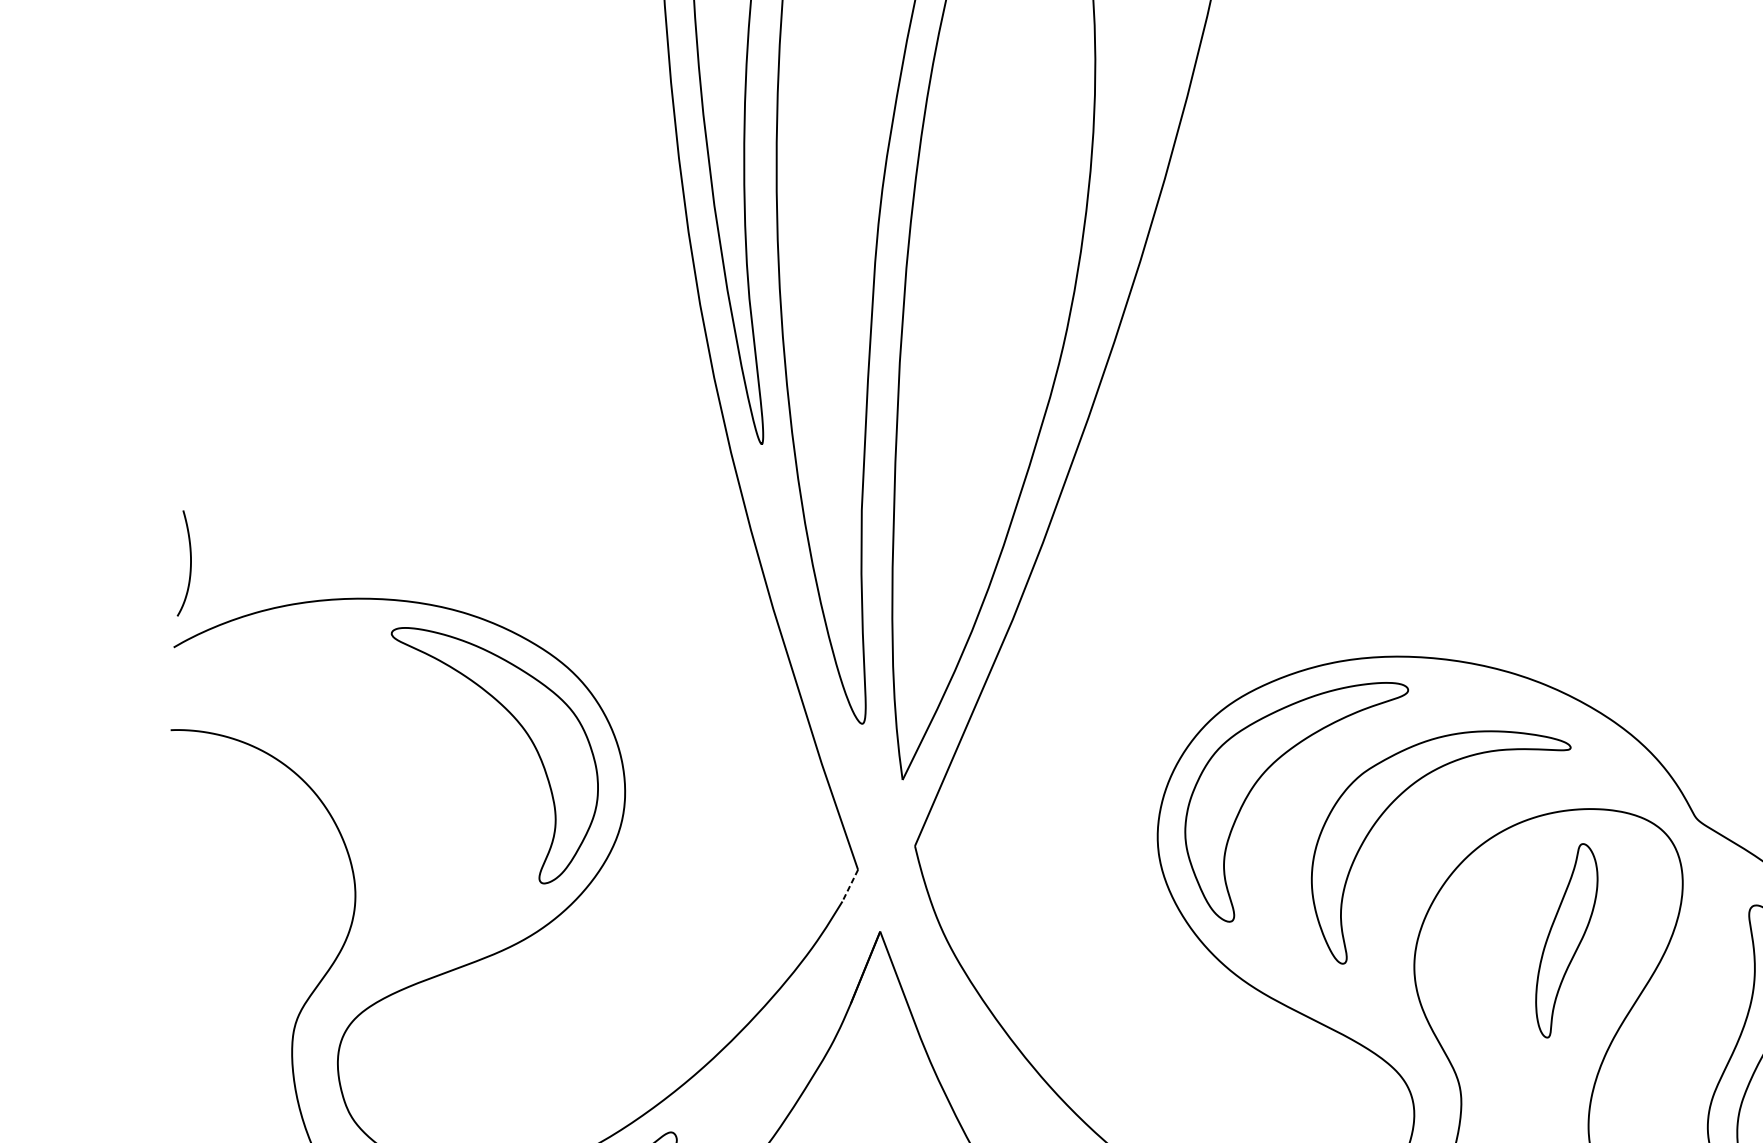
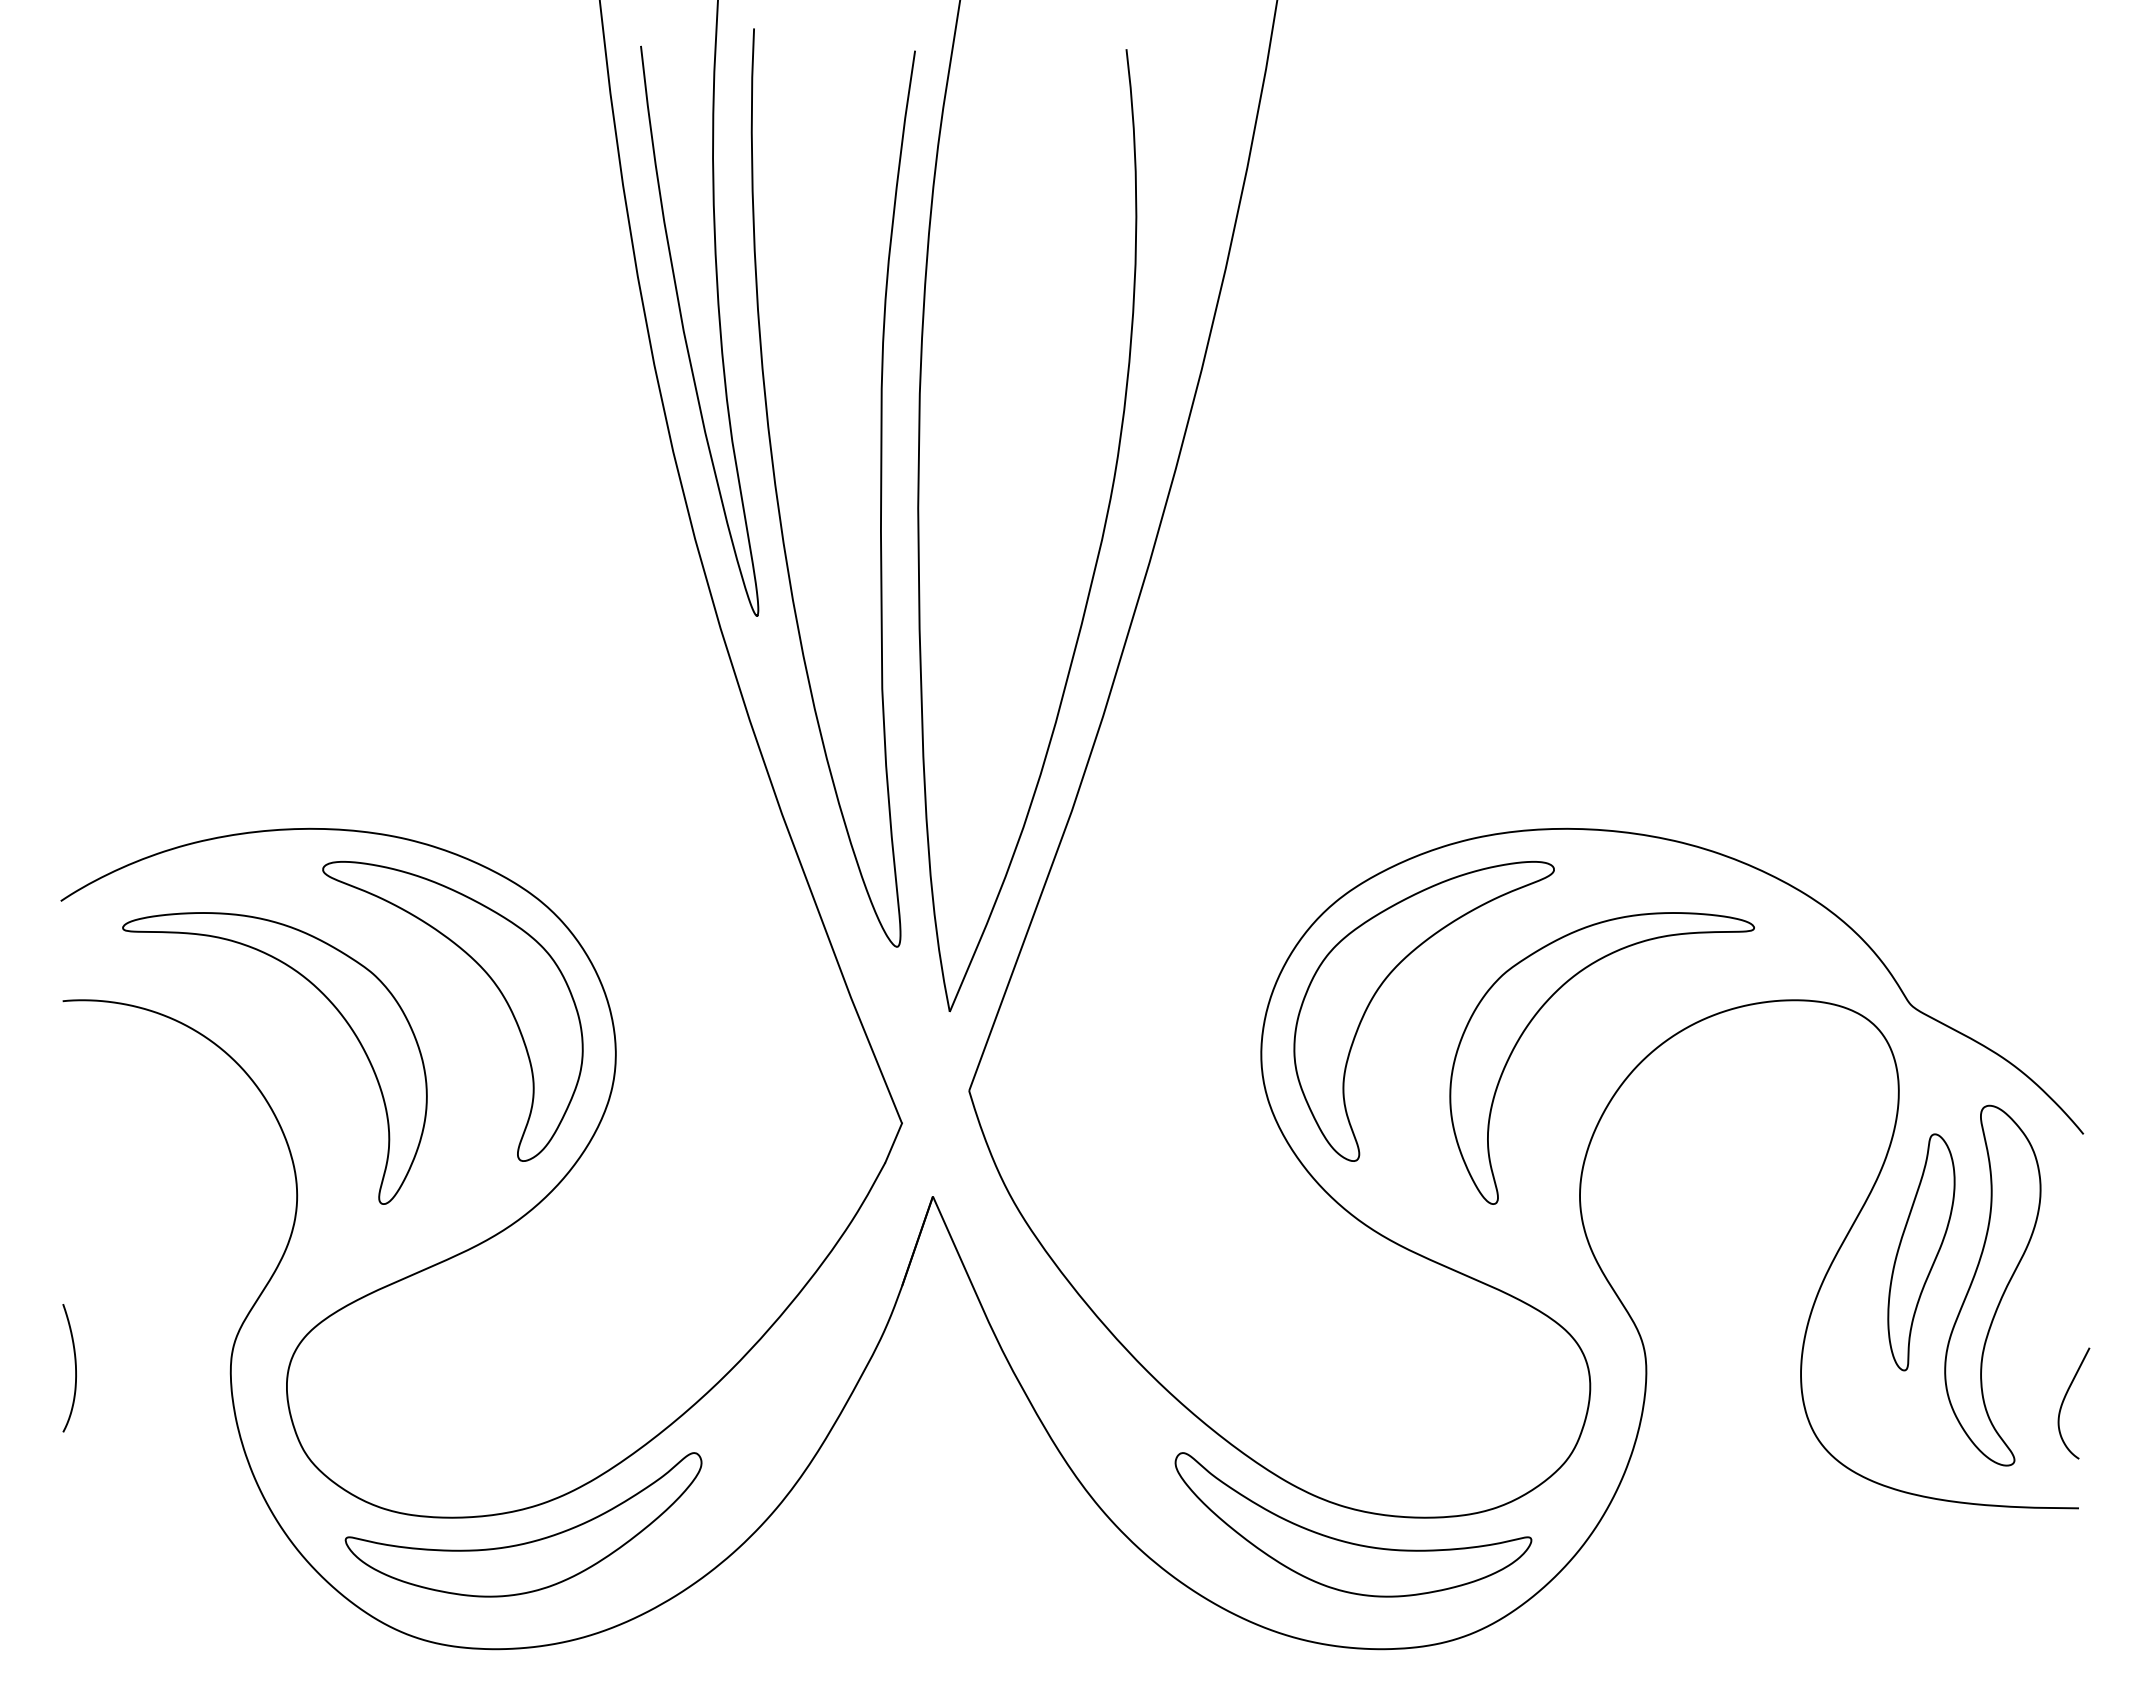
curve: (190, 564) -> (75, 1368), moved
part: (396, 750) -> (336, 1010), added
line: (850, 886) -> (893, 1143), dashed -> solid
part: (1566, 940) -> (1921, 1252), moved

